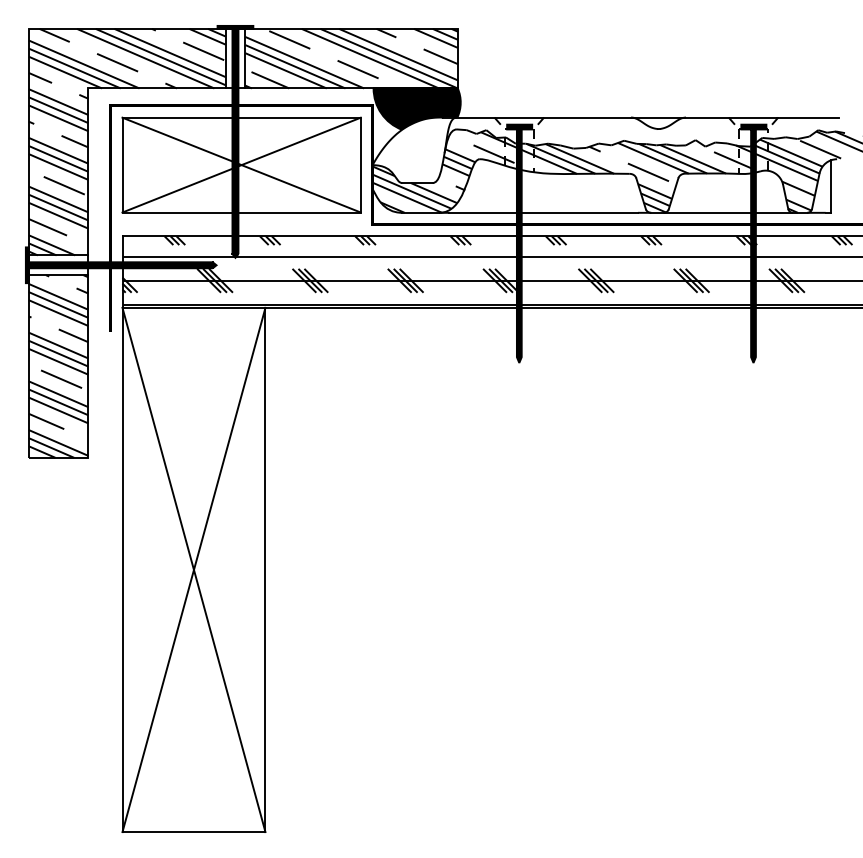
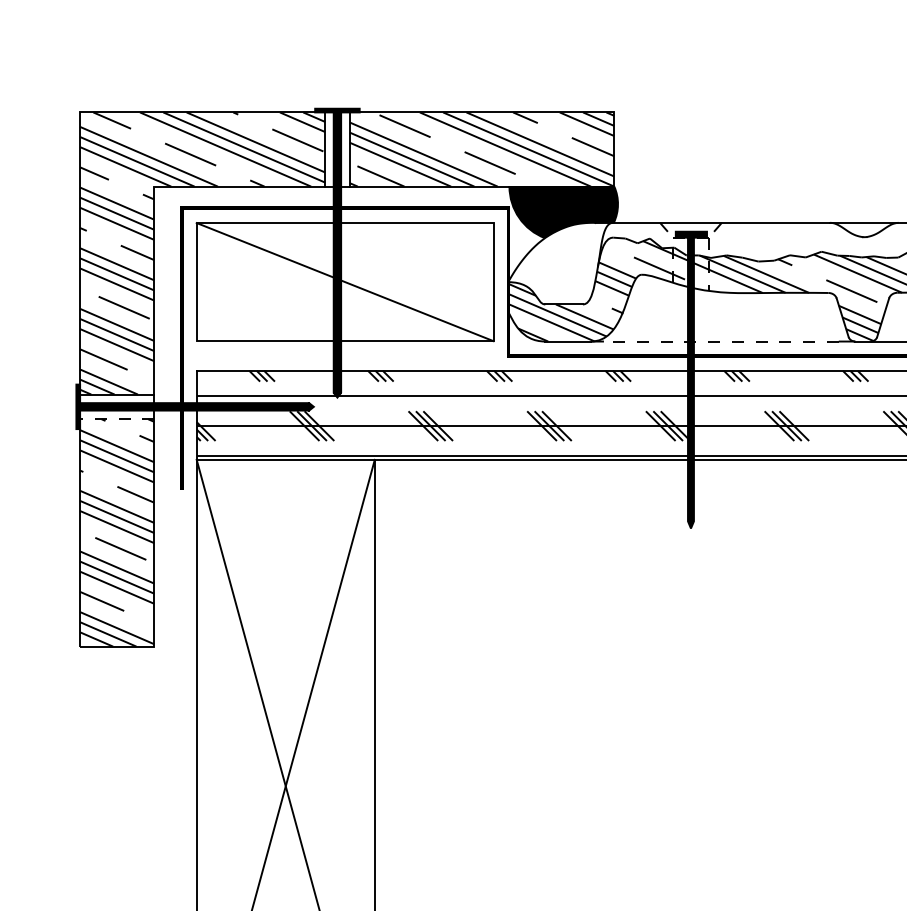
line: (241, 164) -> (344, 281), removed
line: (543, 212) -> (721, 341), solid -> dashed
line: (58, 275) -> (117, 419), solid -> dashed

